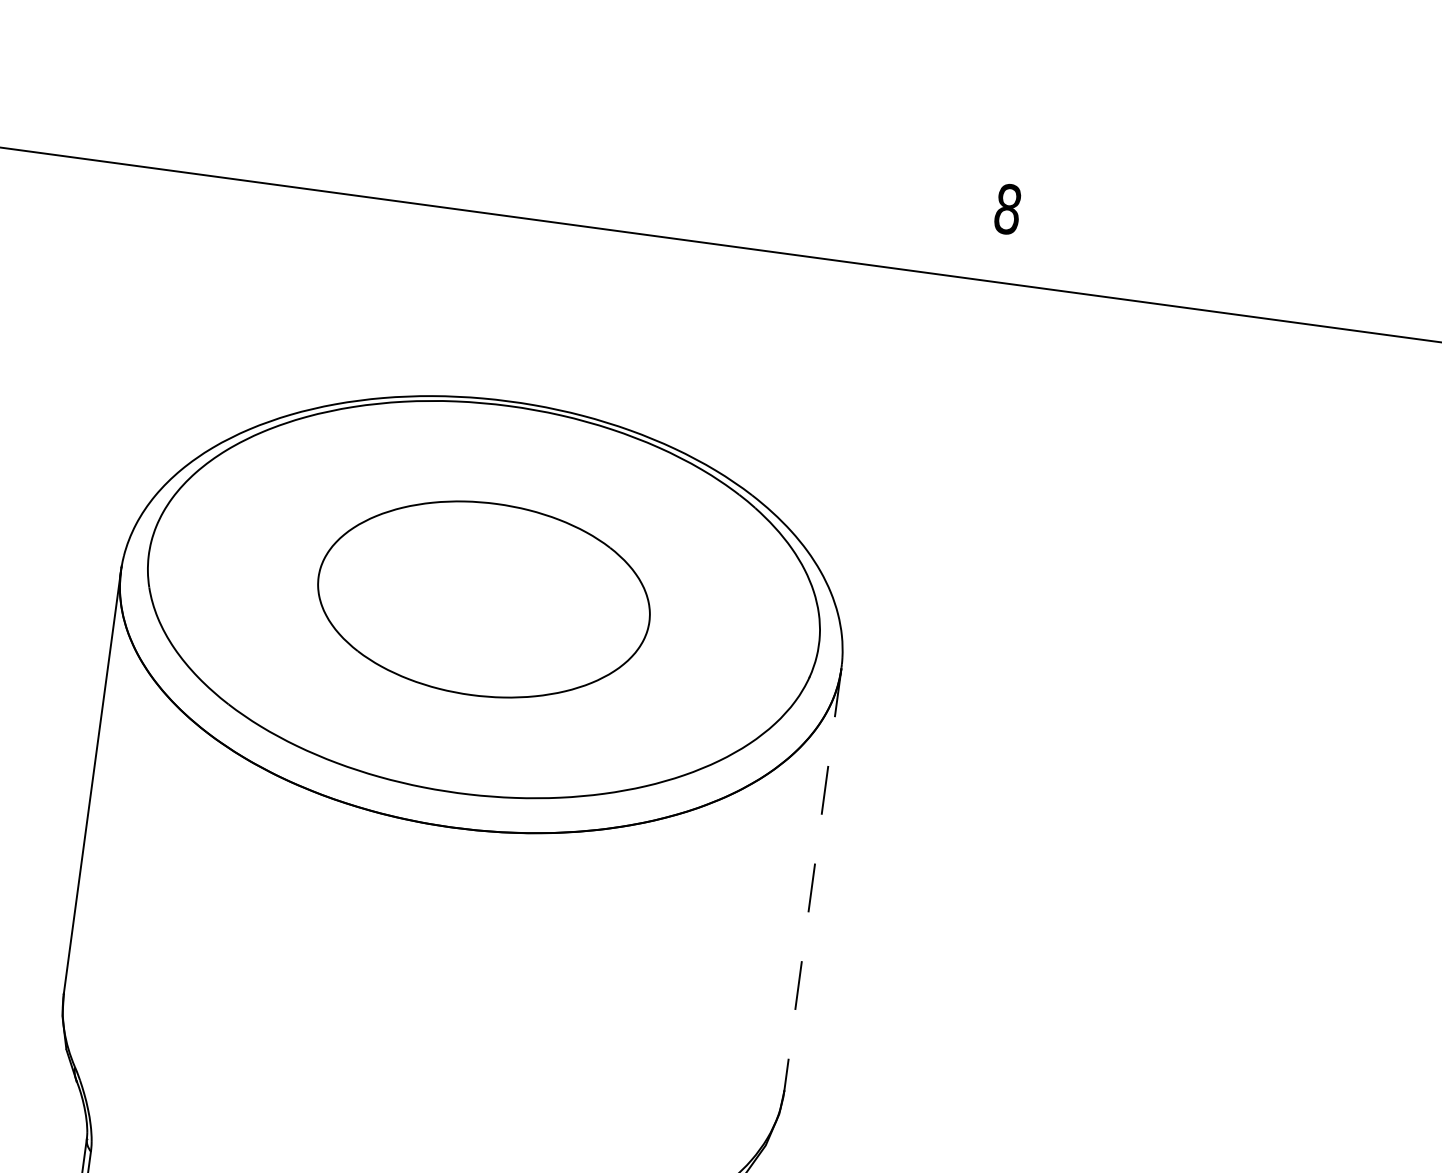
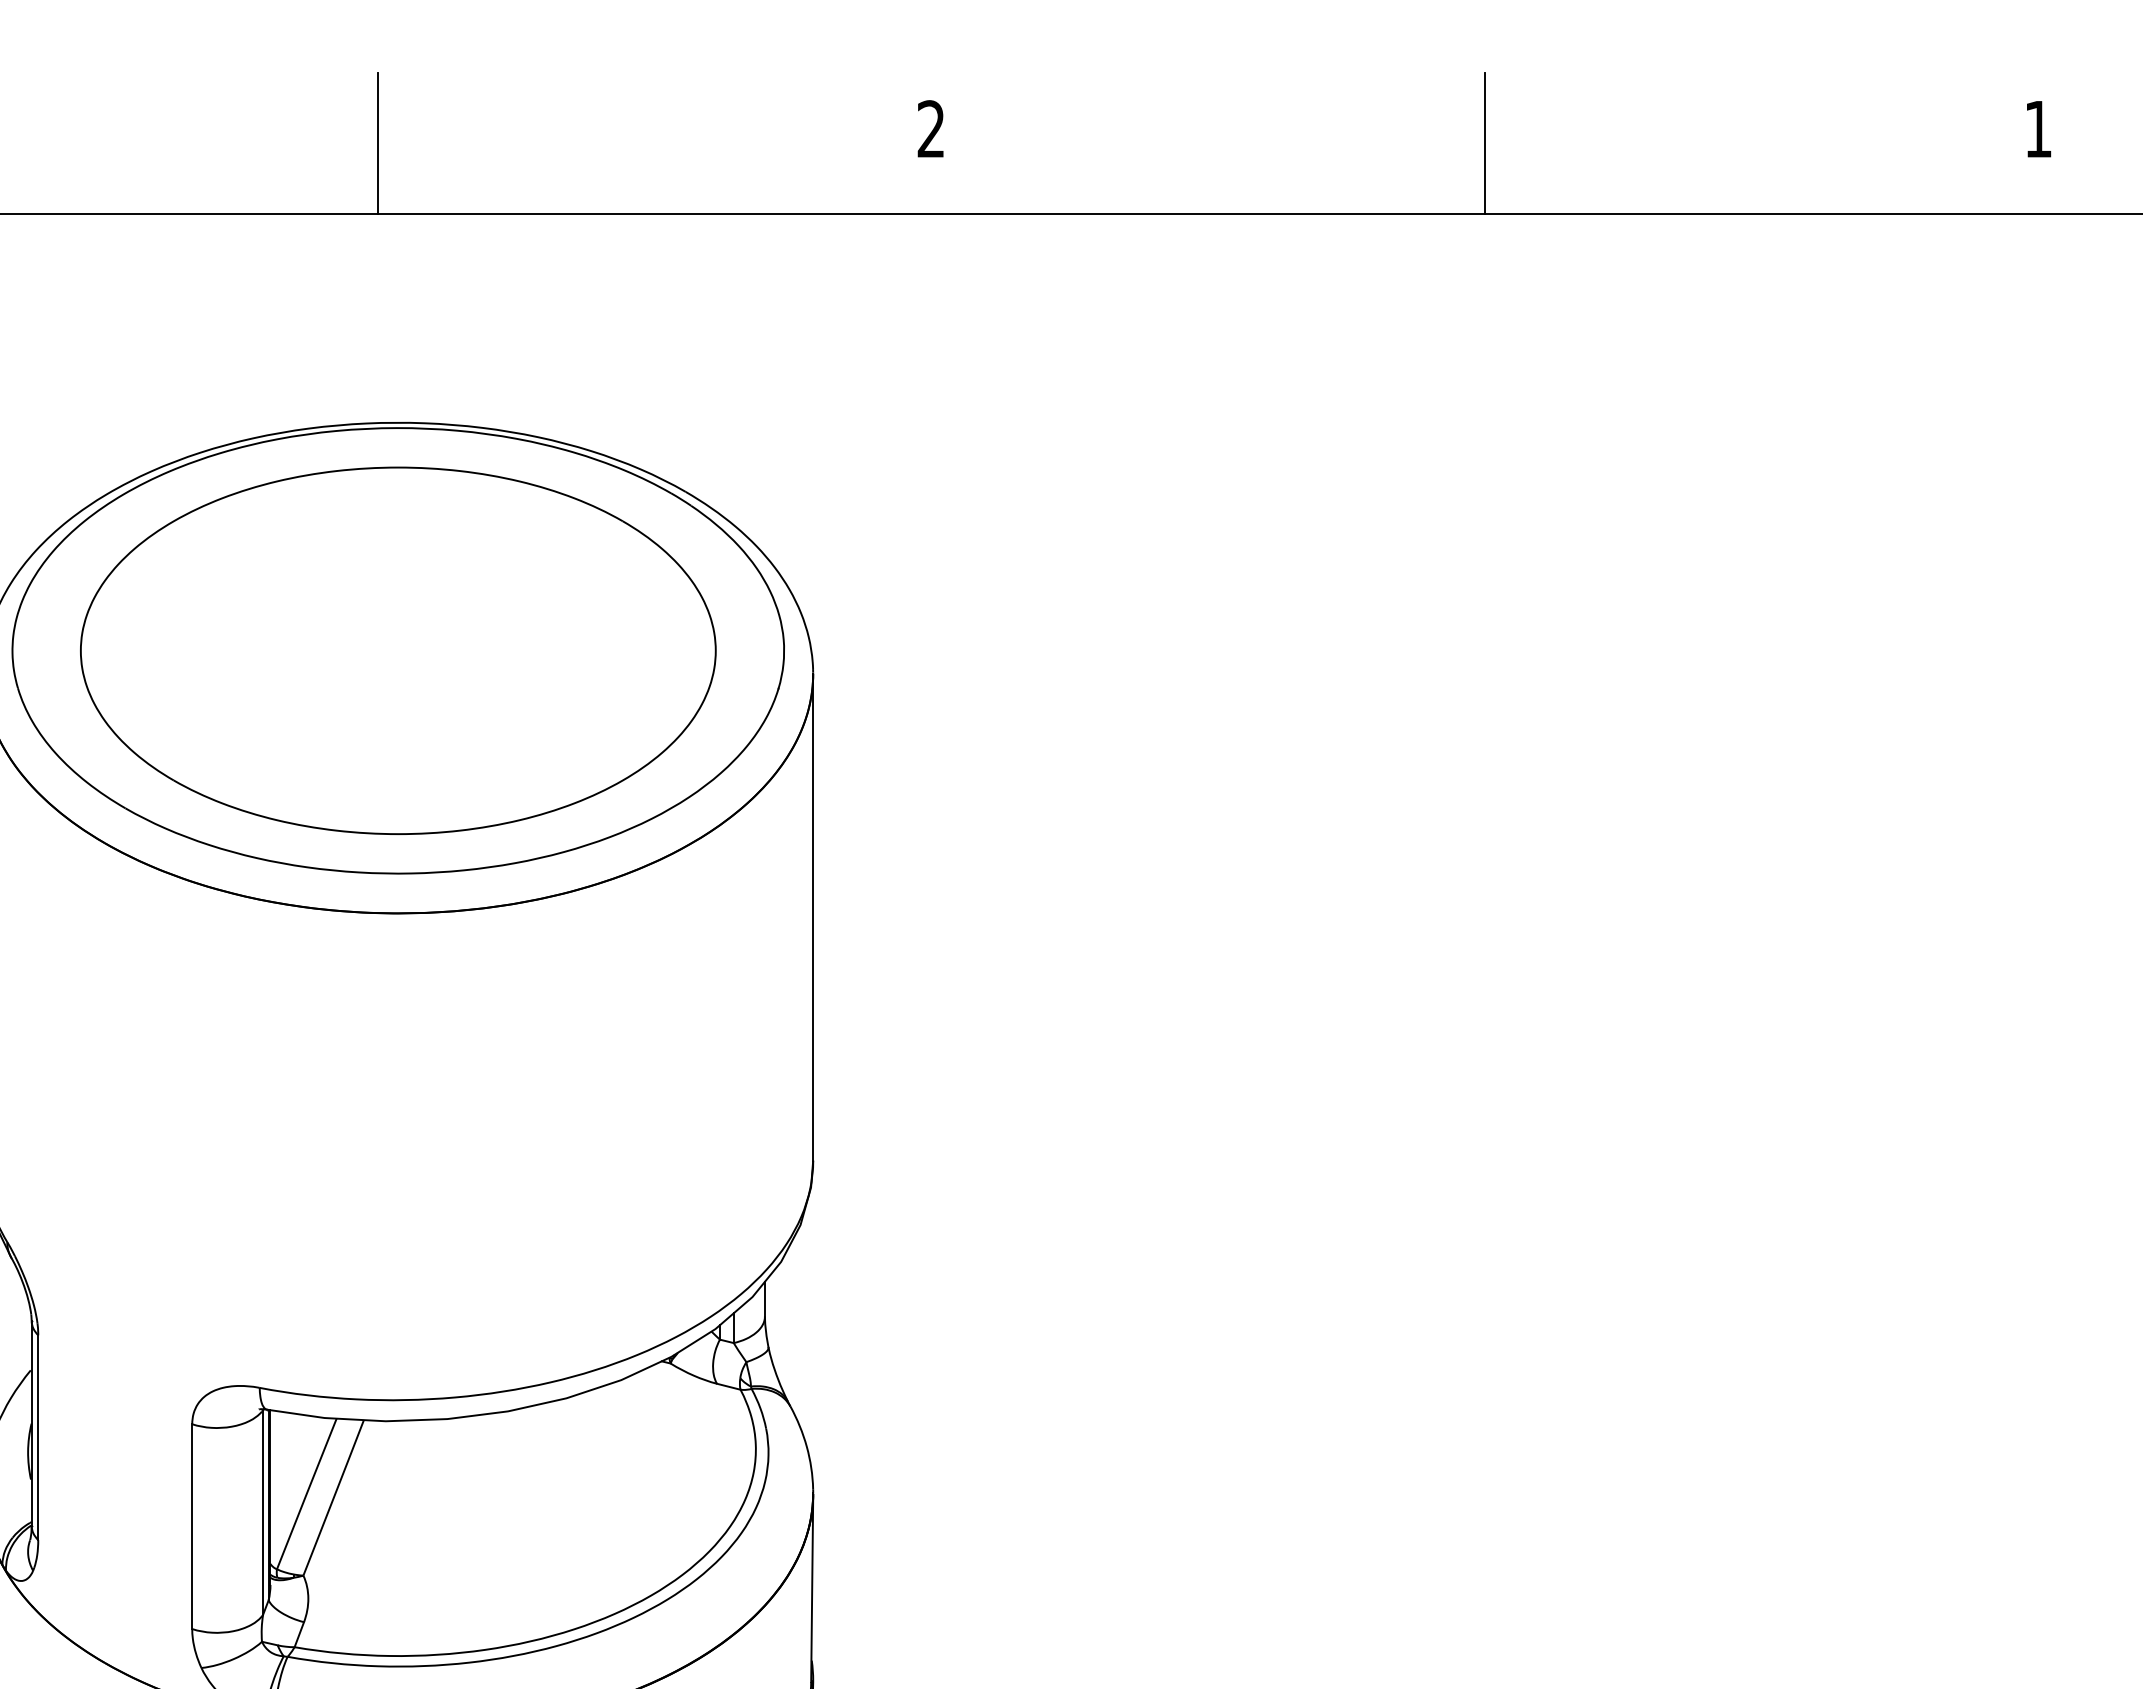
line: (525, 156) -> (377, 143), added
text: (1008, 209) -> (931, 129), 8 -> 2
part: (484, 599) -> (398, 650), size x1.67
line: (813, 879) -> (813, 917), dashed -> solid

